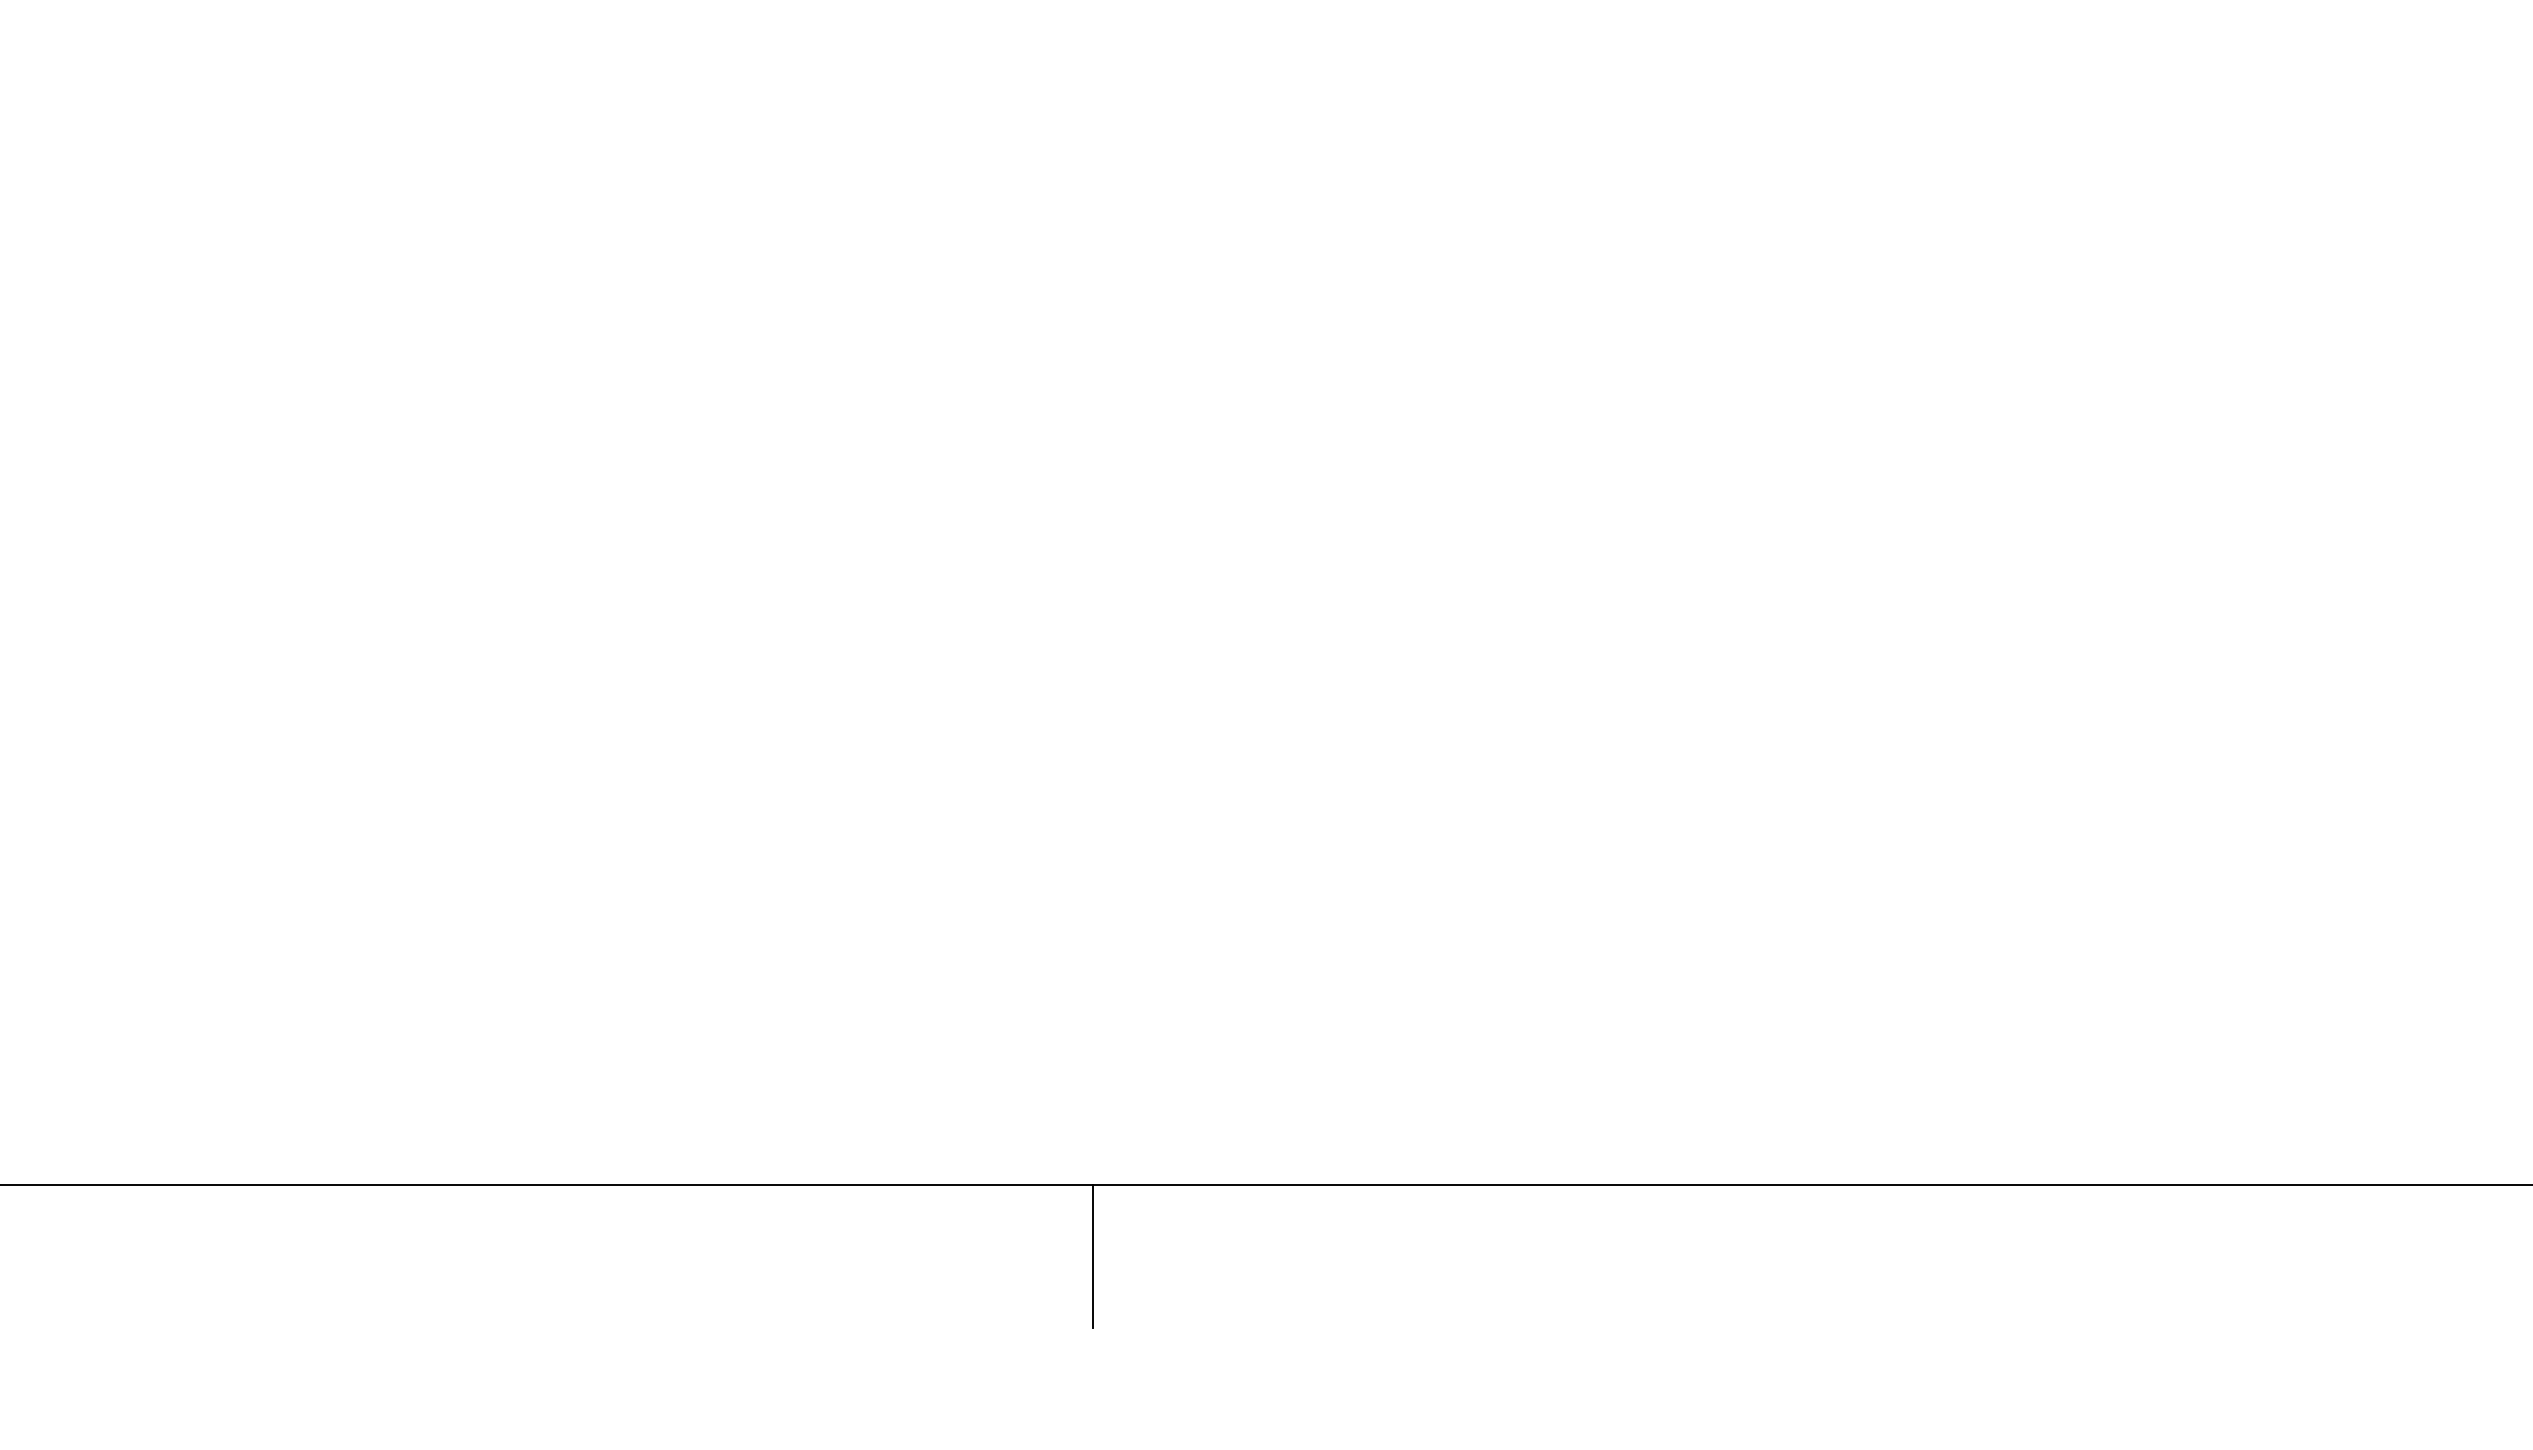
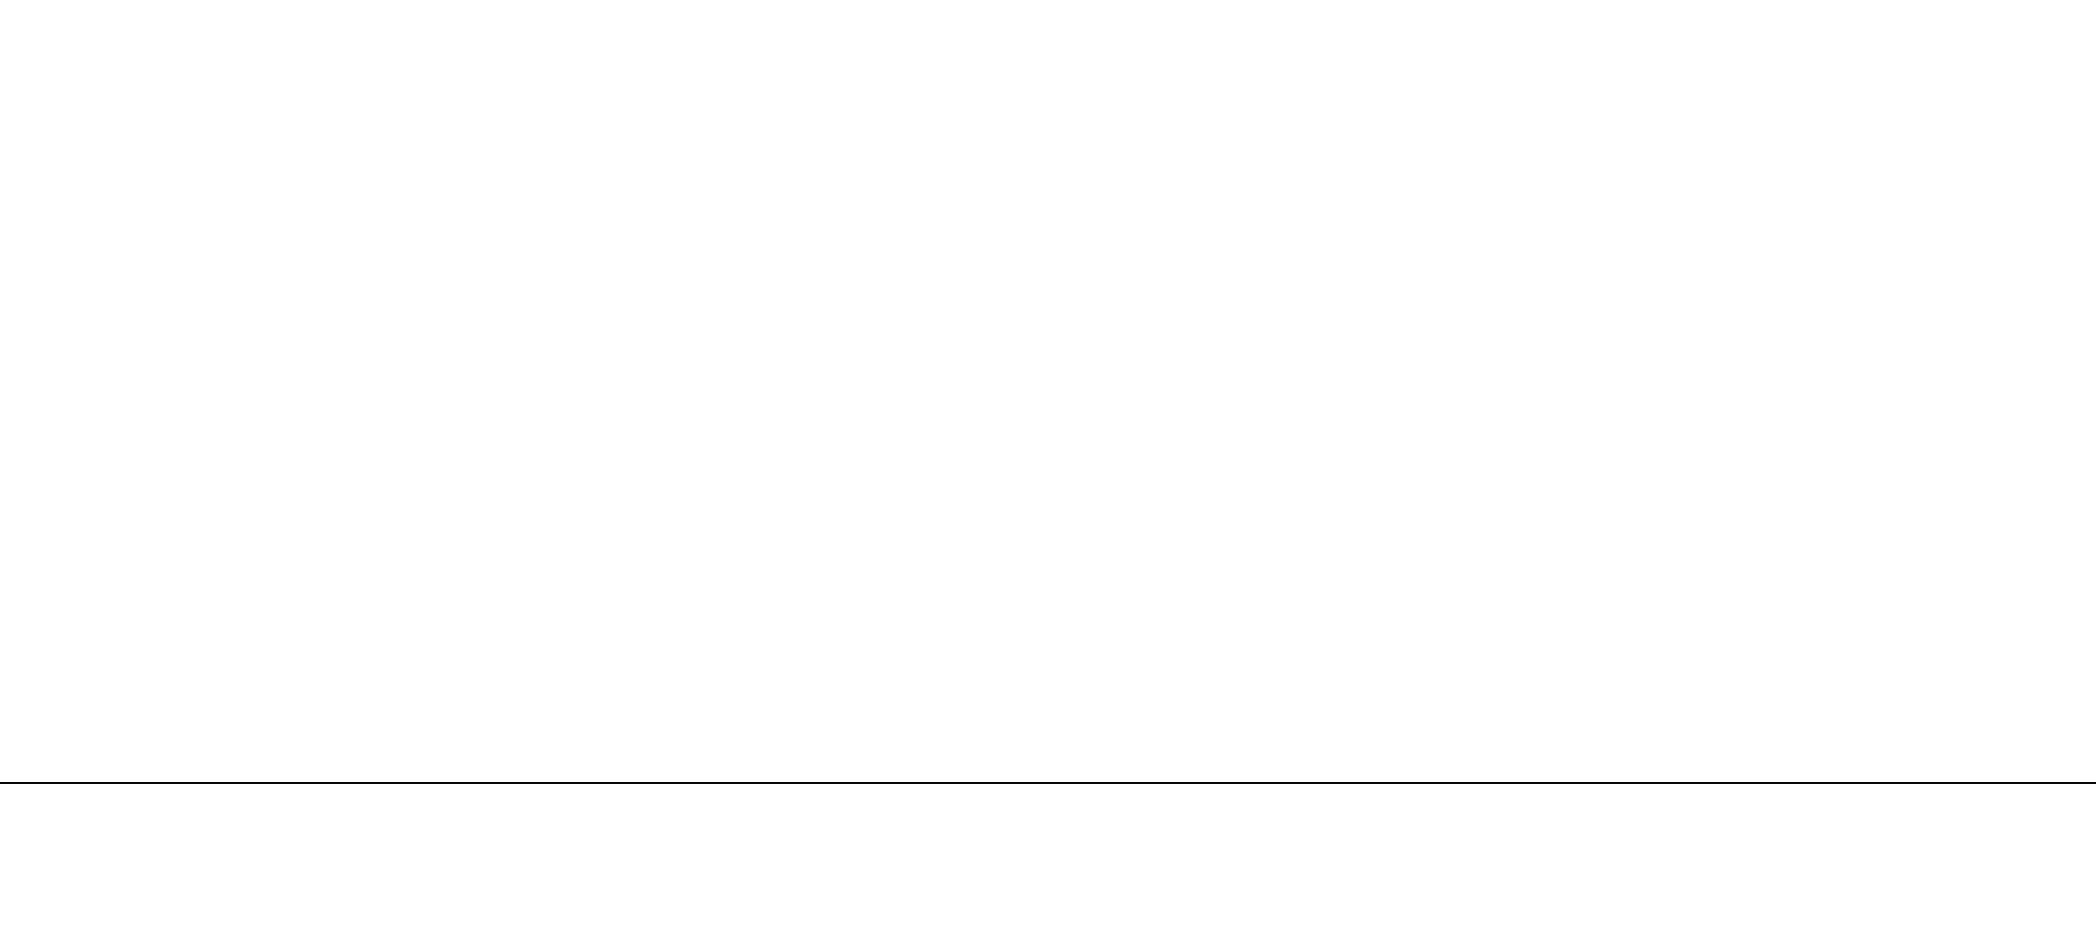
line: (1093, 1256) -> (995, 843), removed

